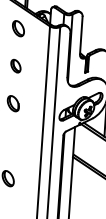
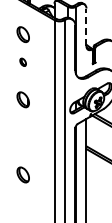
part: (17, 28) -> (22, 34), moved
line: (81, 35) -> (86, 27), solid -> dashed
part: (15, 66) -> (22, 62), size x0.6

